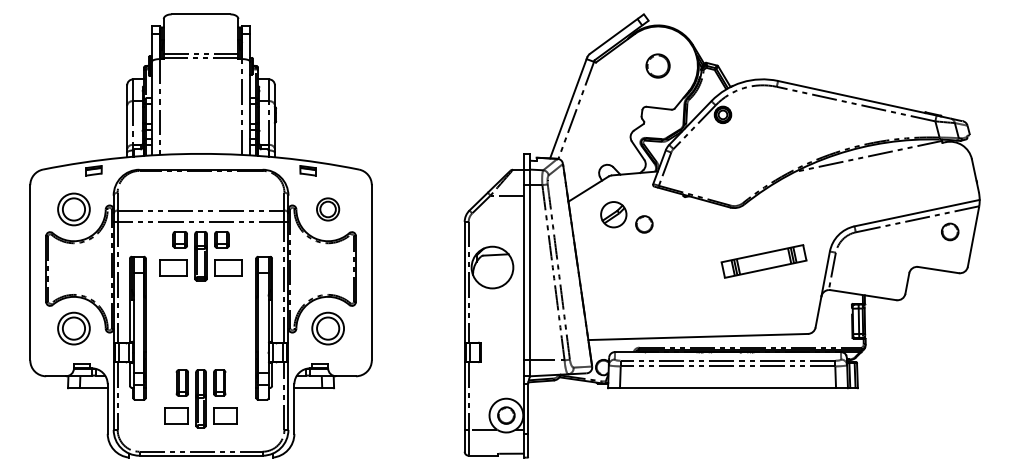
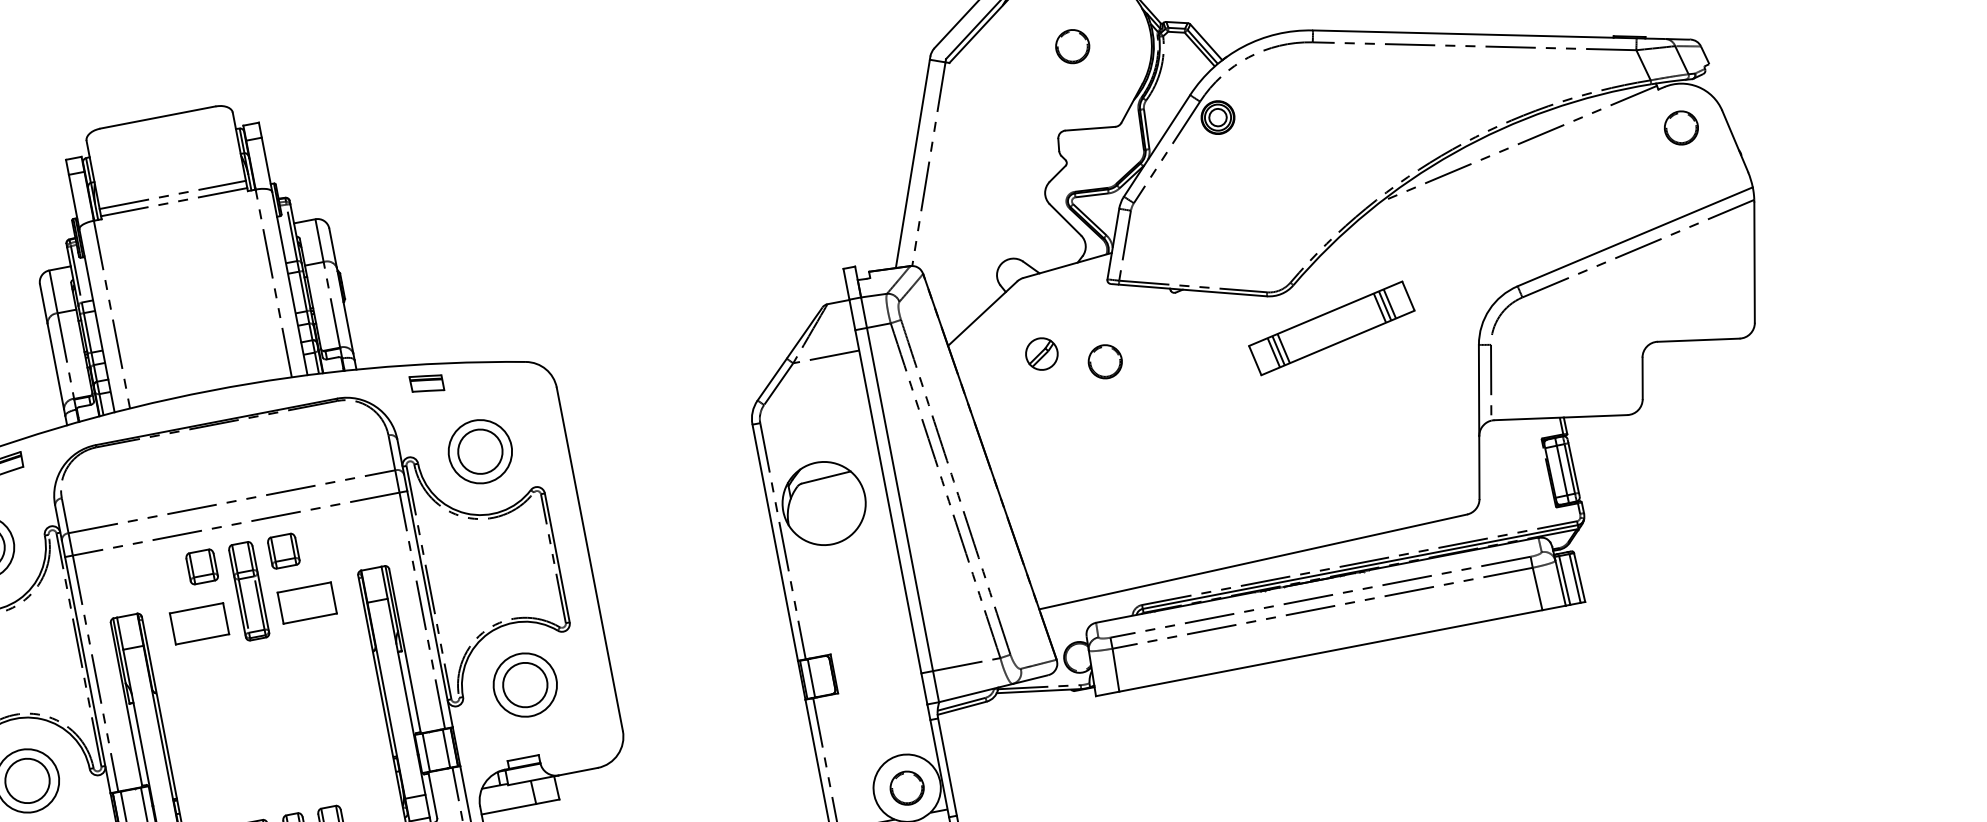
circle: (658, 66) -> (1073, 47), size x0.71
part: (327, 209) -> (479, 452), size x1.43
part: (613, 214) -> (1041, 353), size x0.62
part: (950, 231) -> (1681, 126), moved
part: (763, 261) -> (1330, 328), moved

